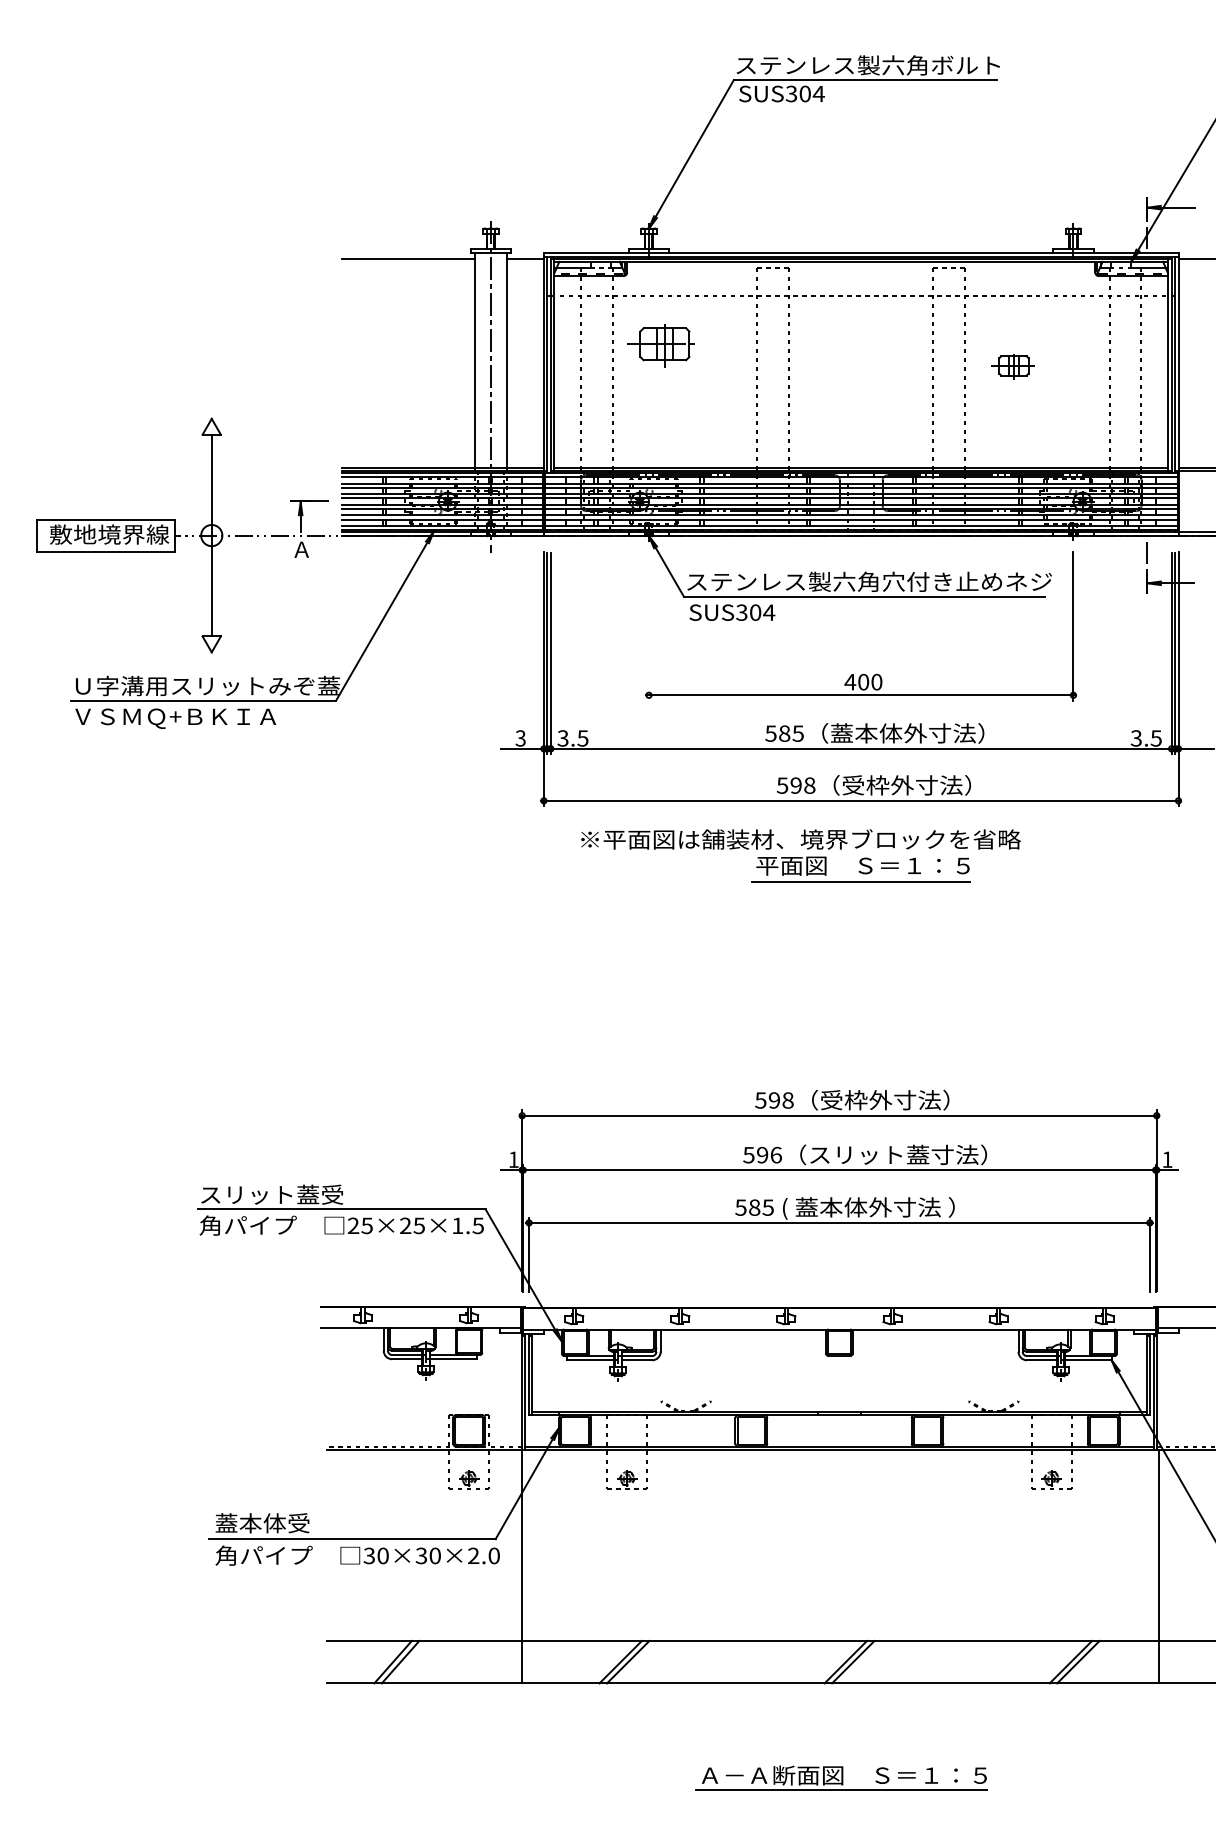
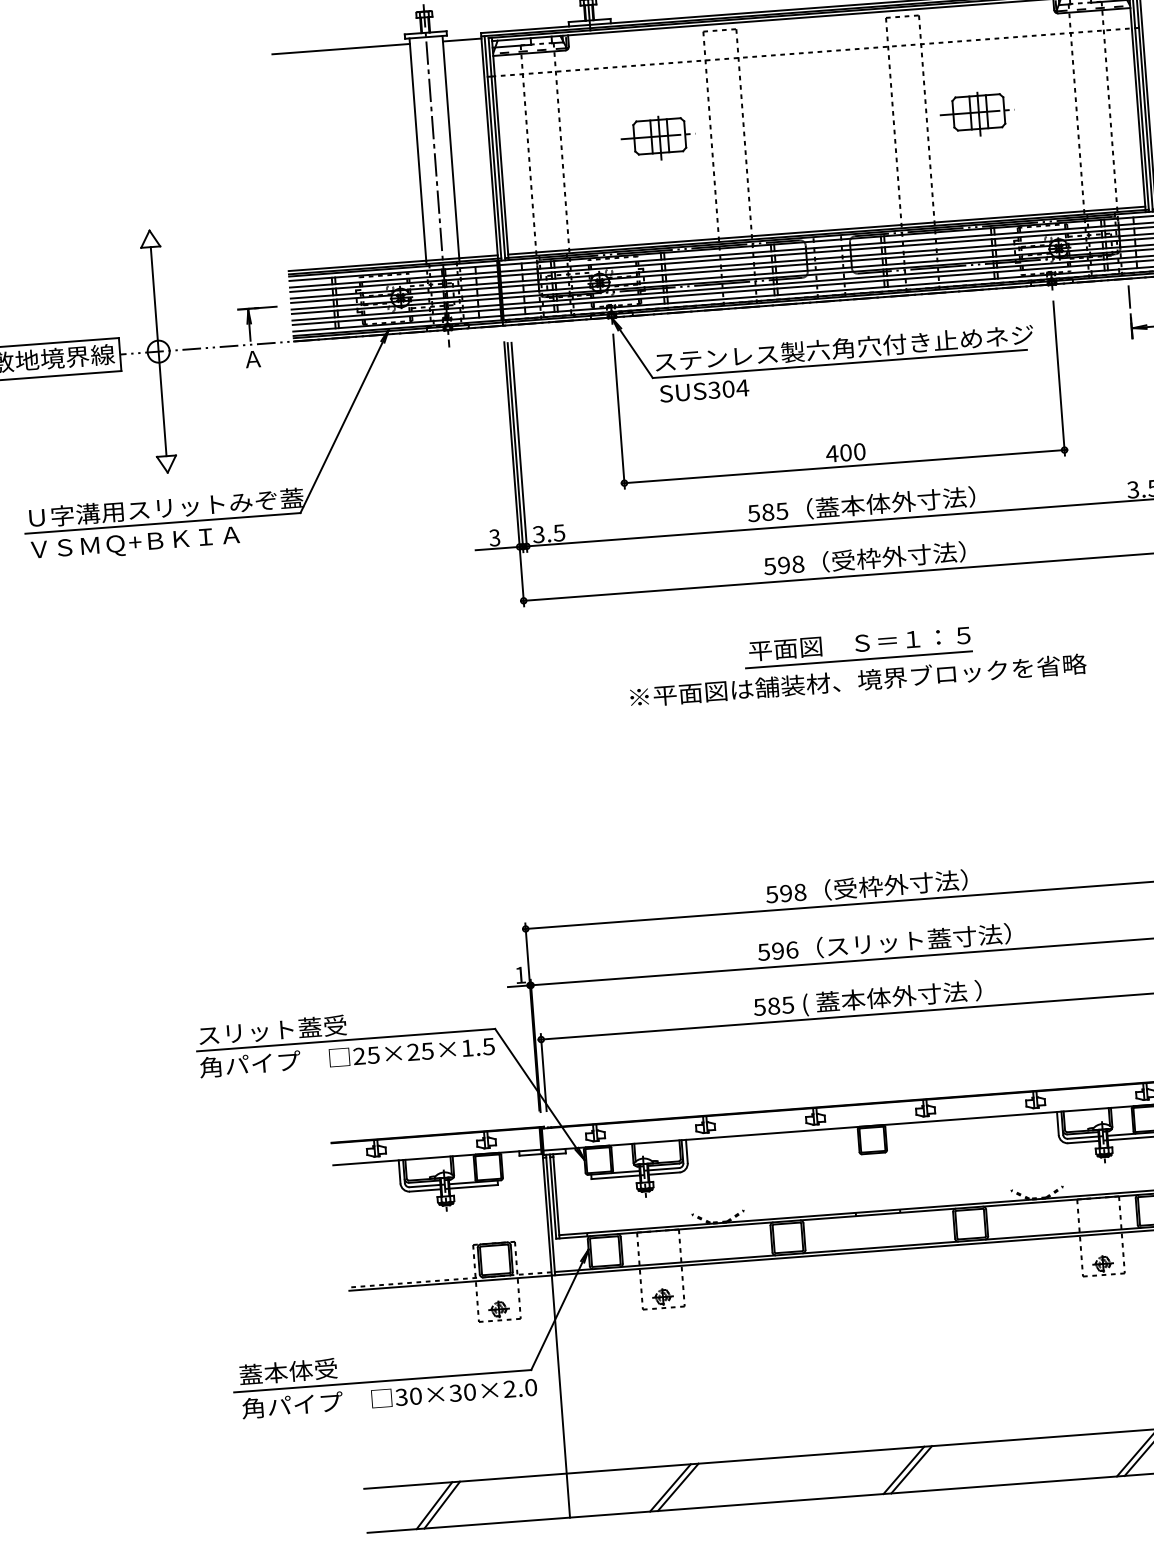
part: (660, 345) -> (655, 137), moved
part: (1011, 366) -> (974, 113), size x1.67
line: (648, 626) -> (618, 411), added
text: (800, 839) -> (857, 680), moved

